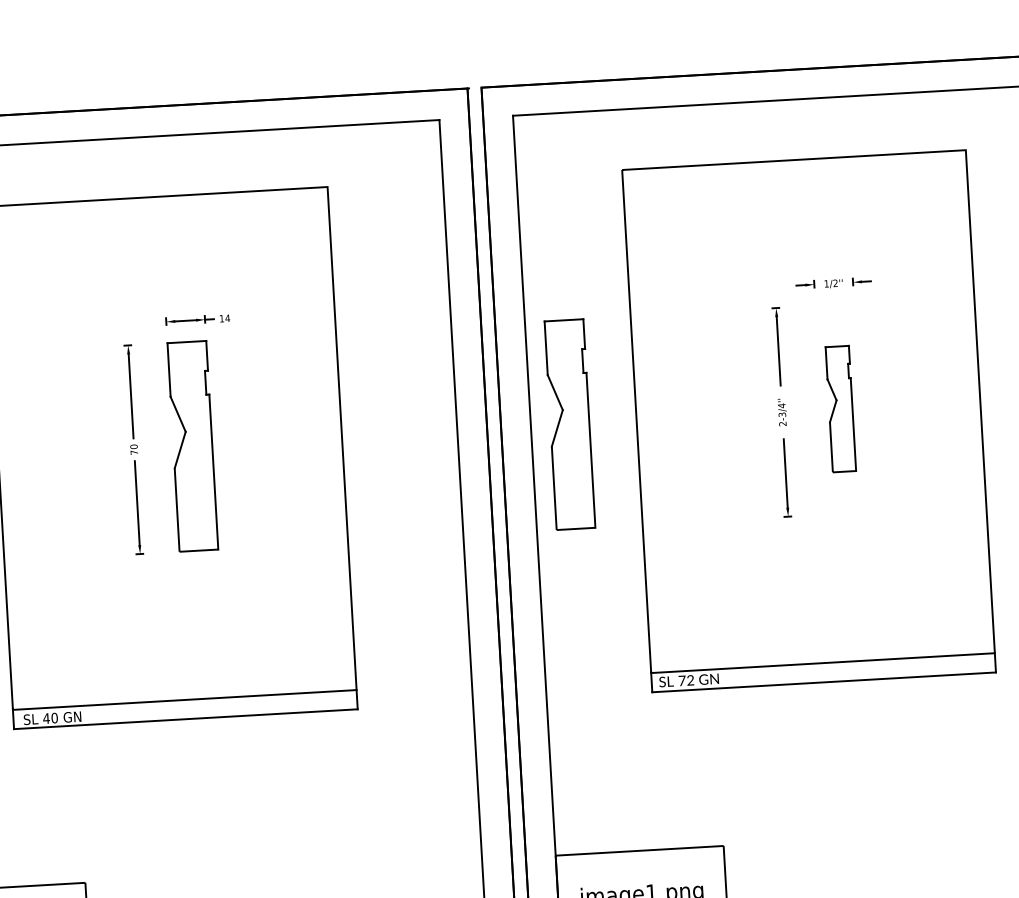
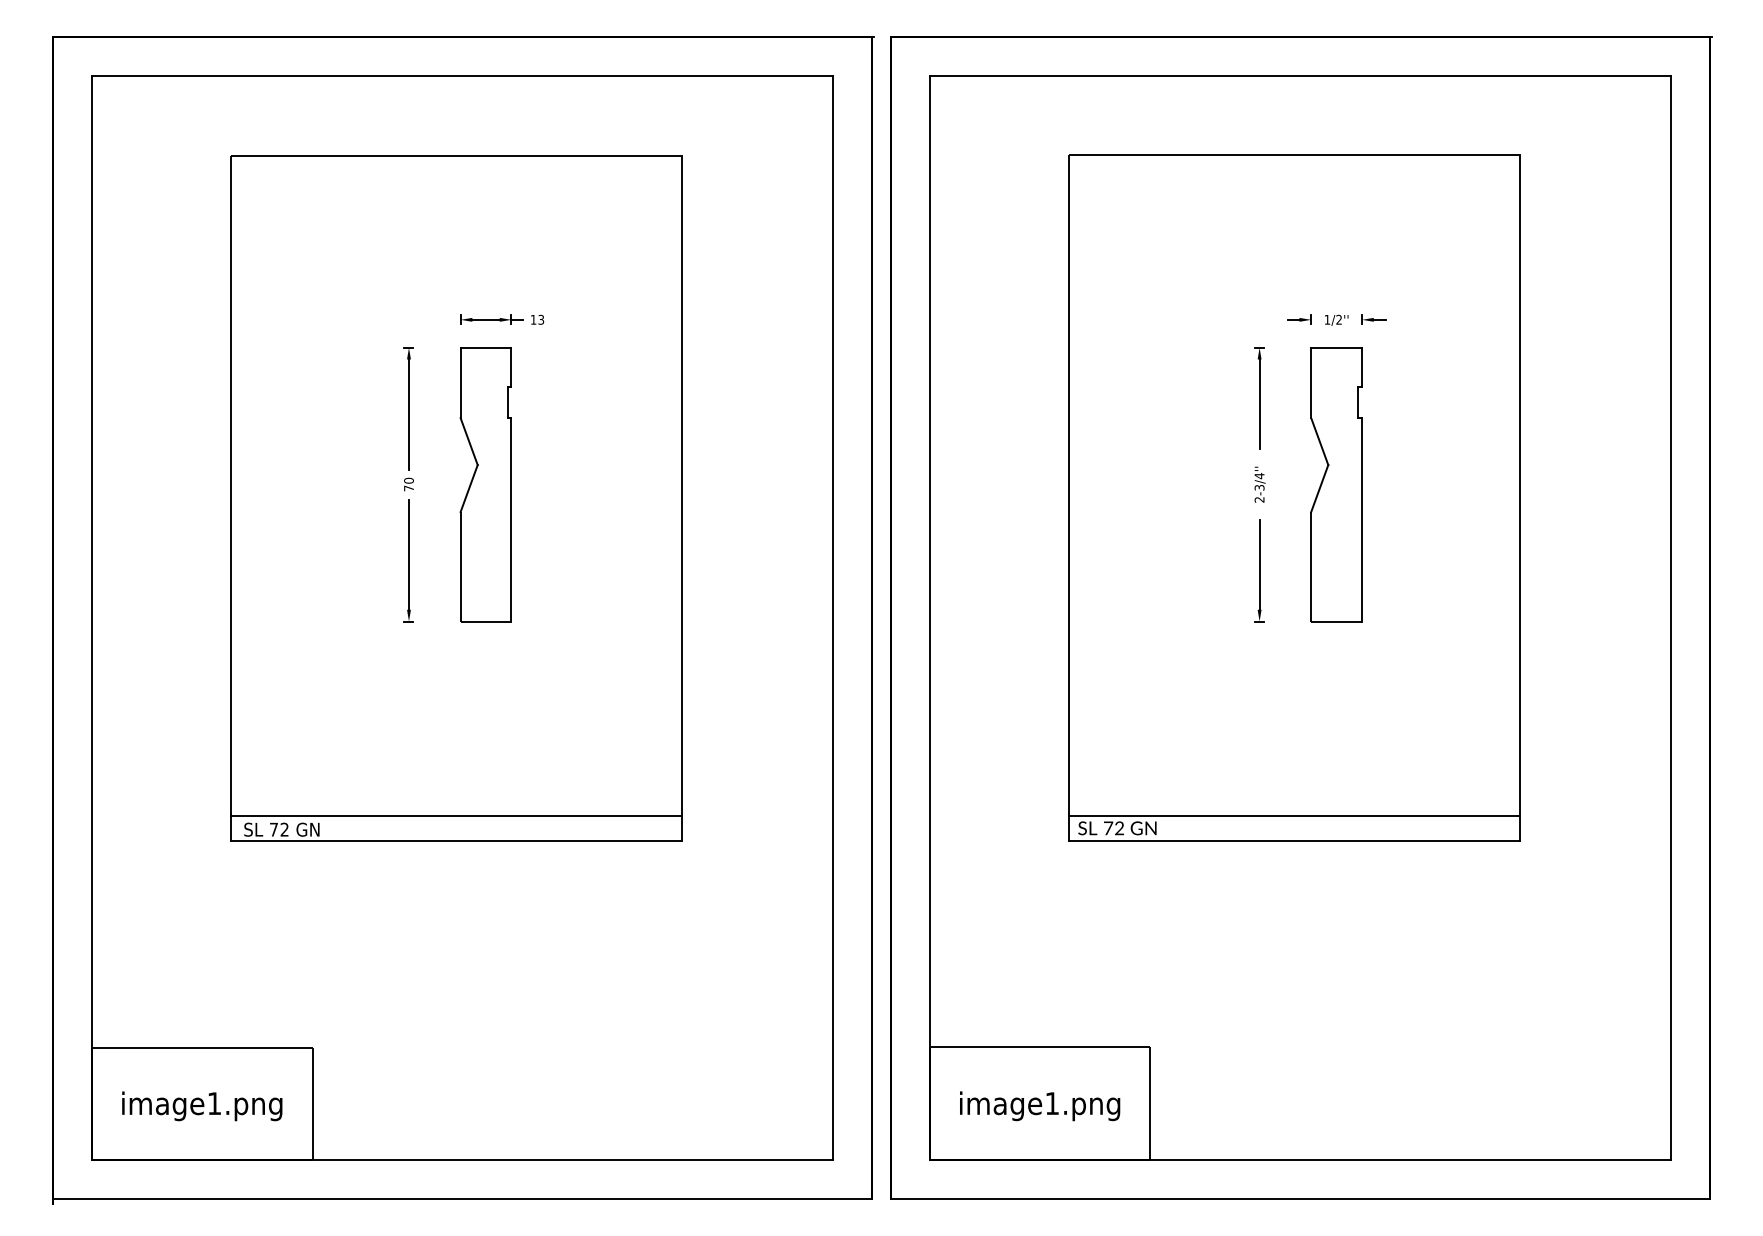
text: (227, 318) -> (541, 319), 14 -> 13
part: (840, 408) -> (1336, 484), size x1.67
part: (569, 424) -> (980, 484), removed
text: (49, 718) -> (278, 829), 40 -> 72

